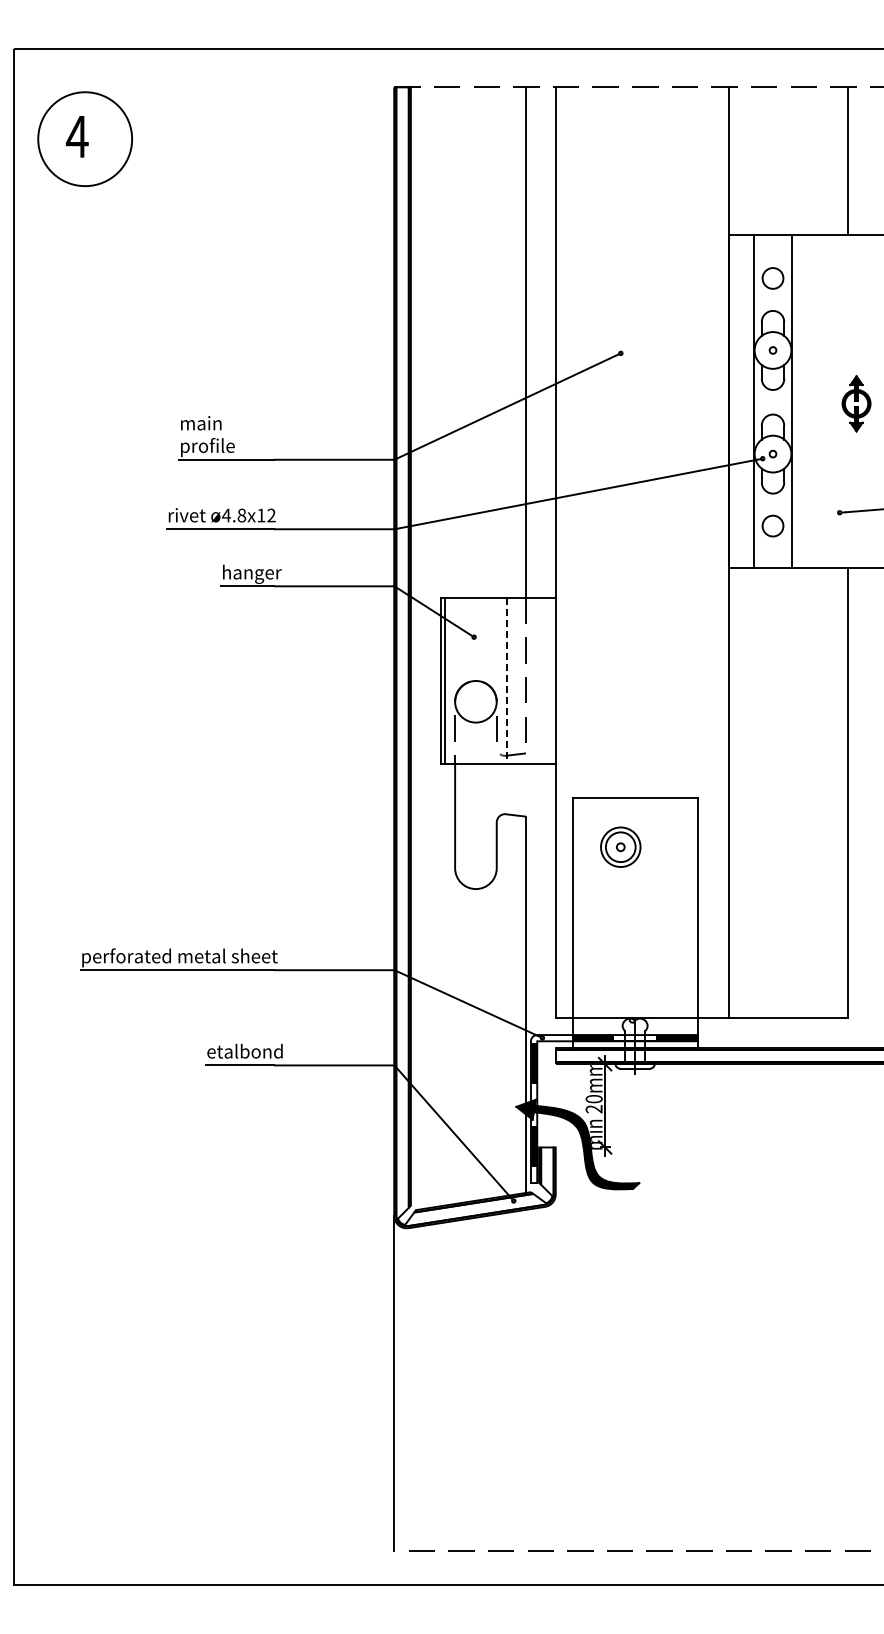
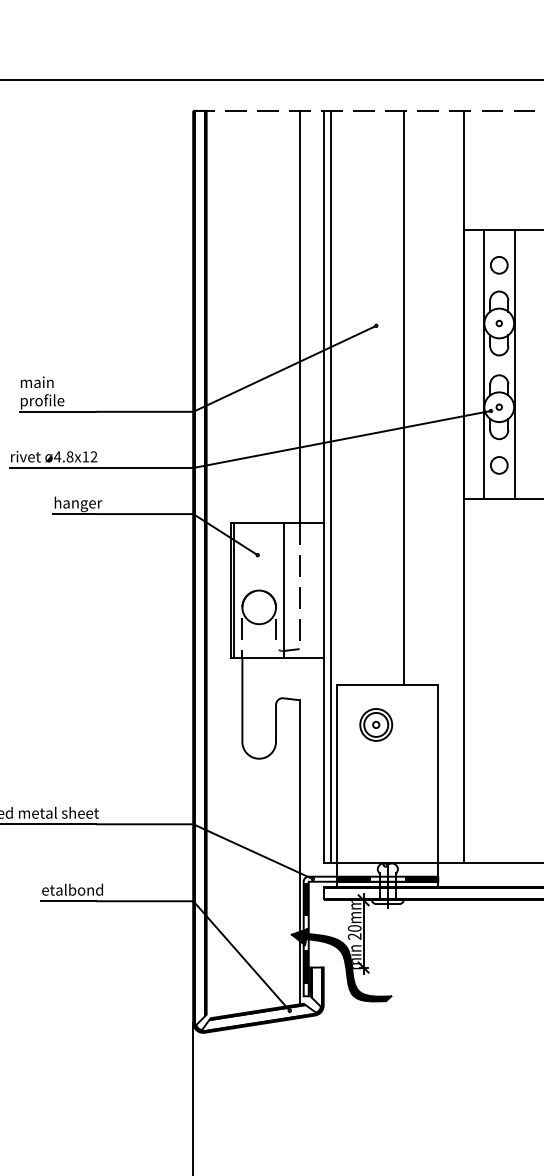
line: (655, 442) -> (404, 397), added
line: (564, 552) -> (330, 486), added
line: (506, 681) -> (283, 591), dashed -> solid

